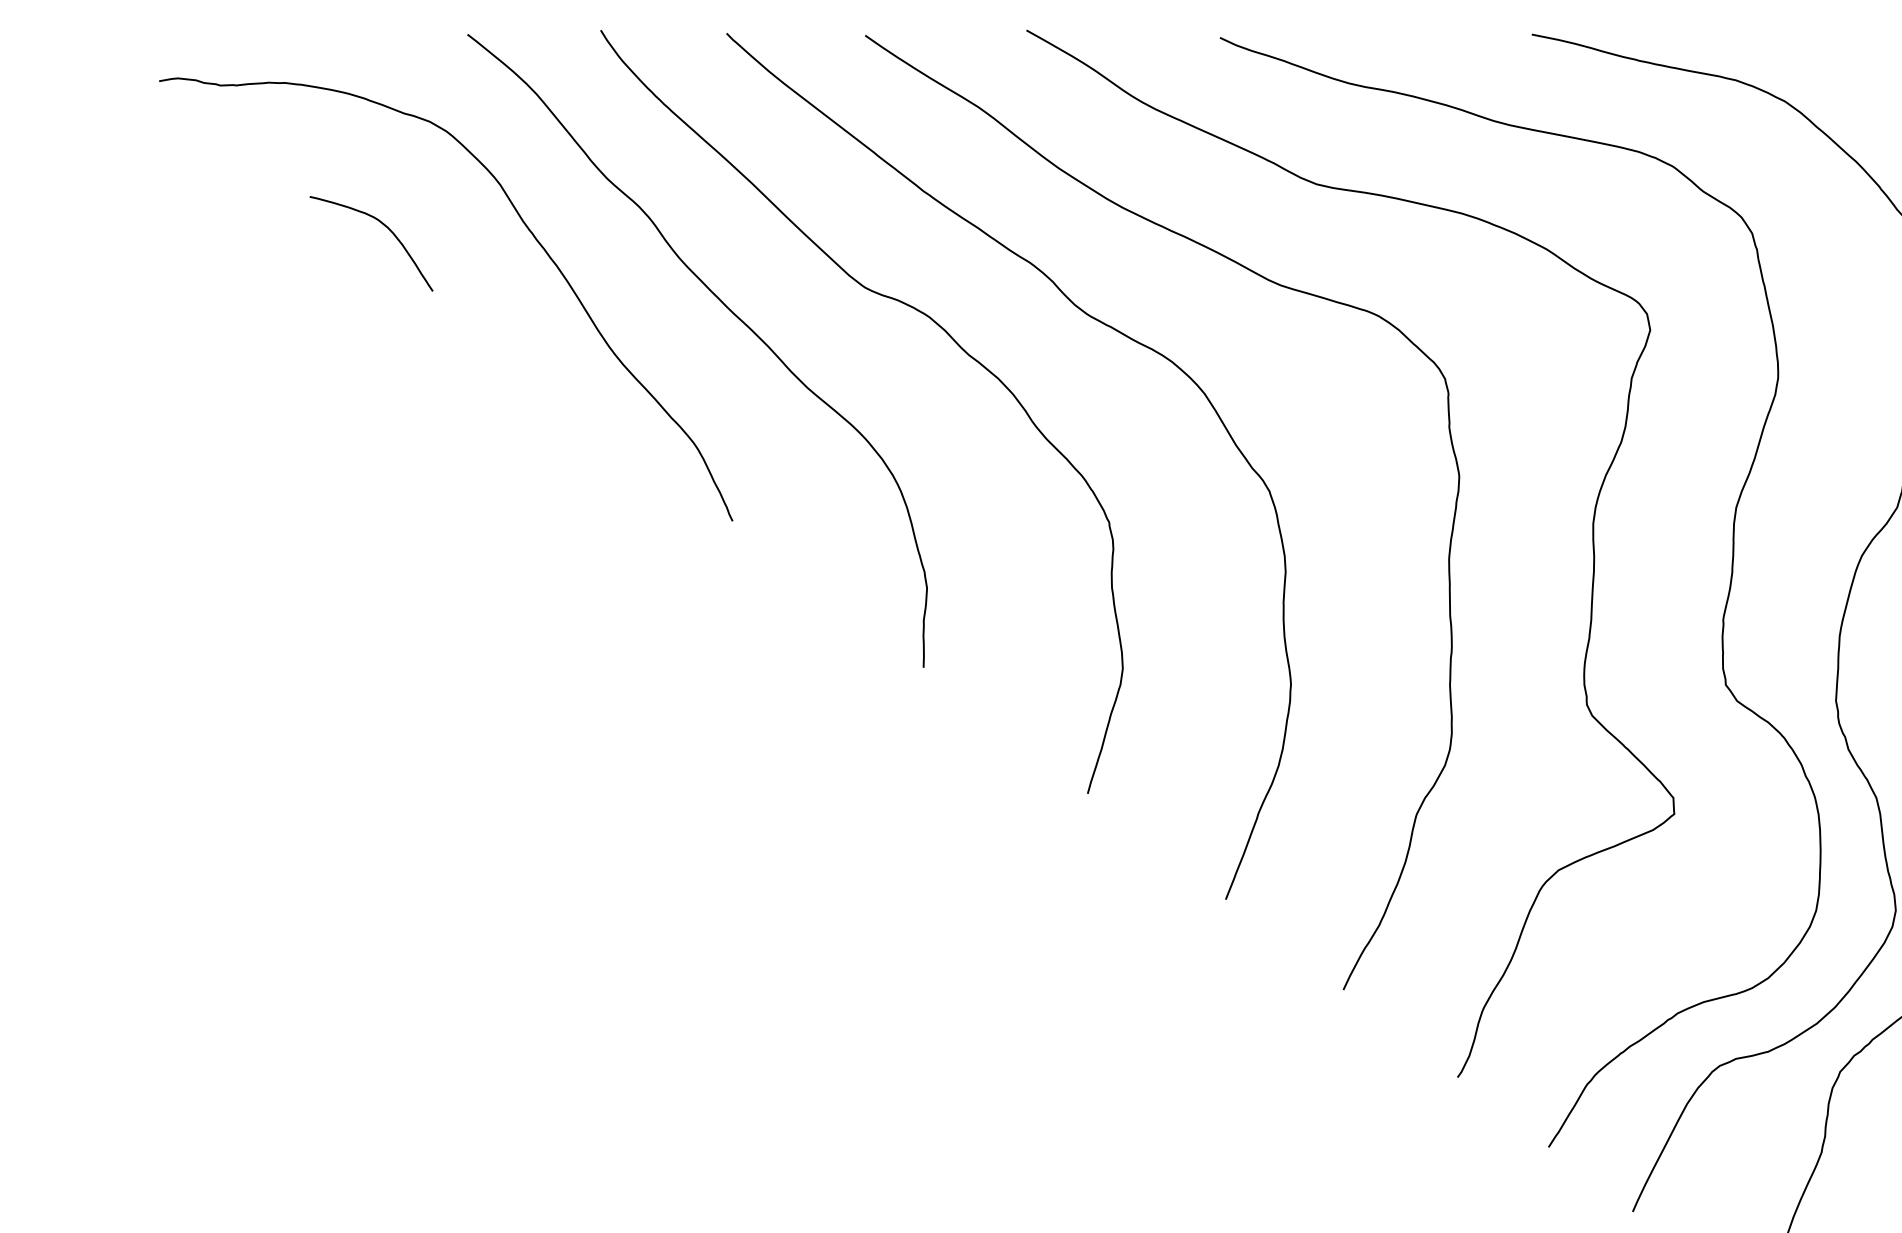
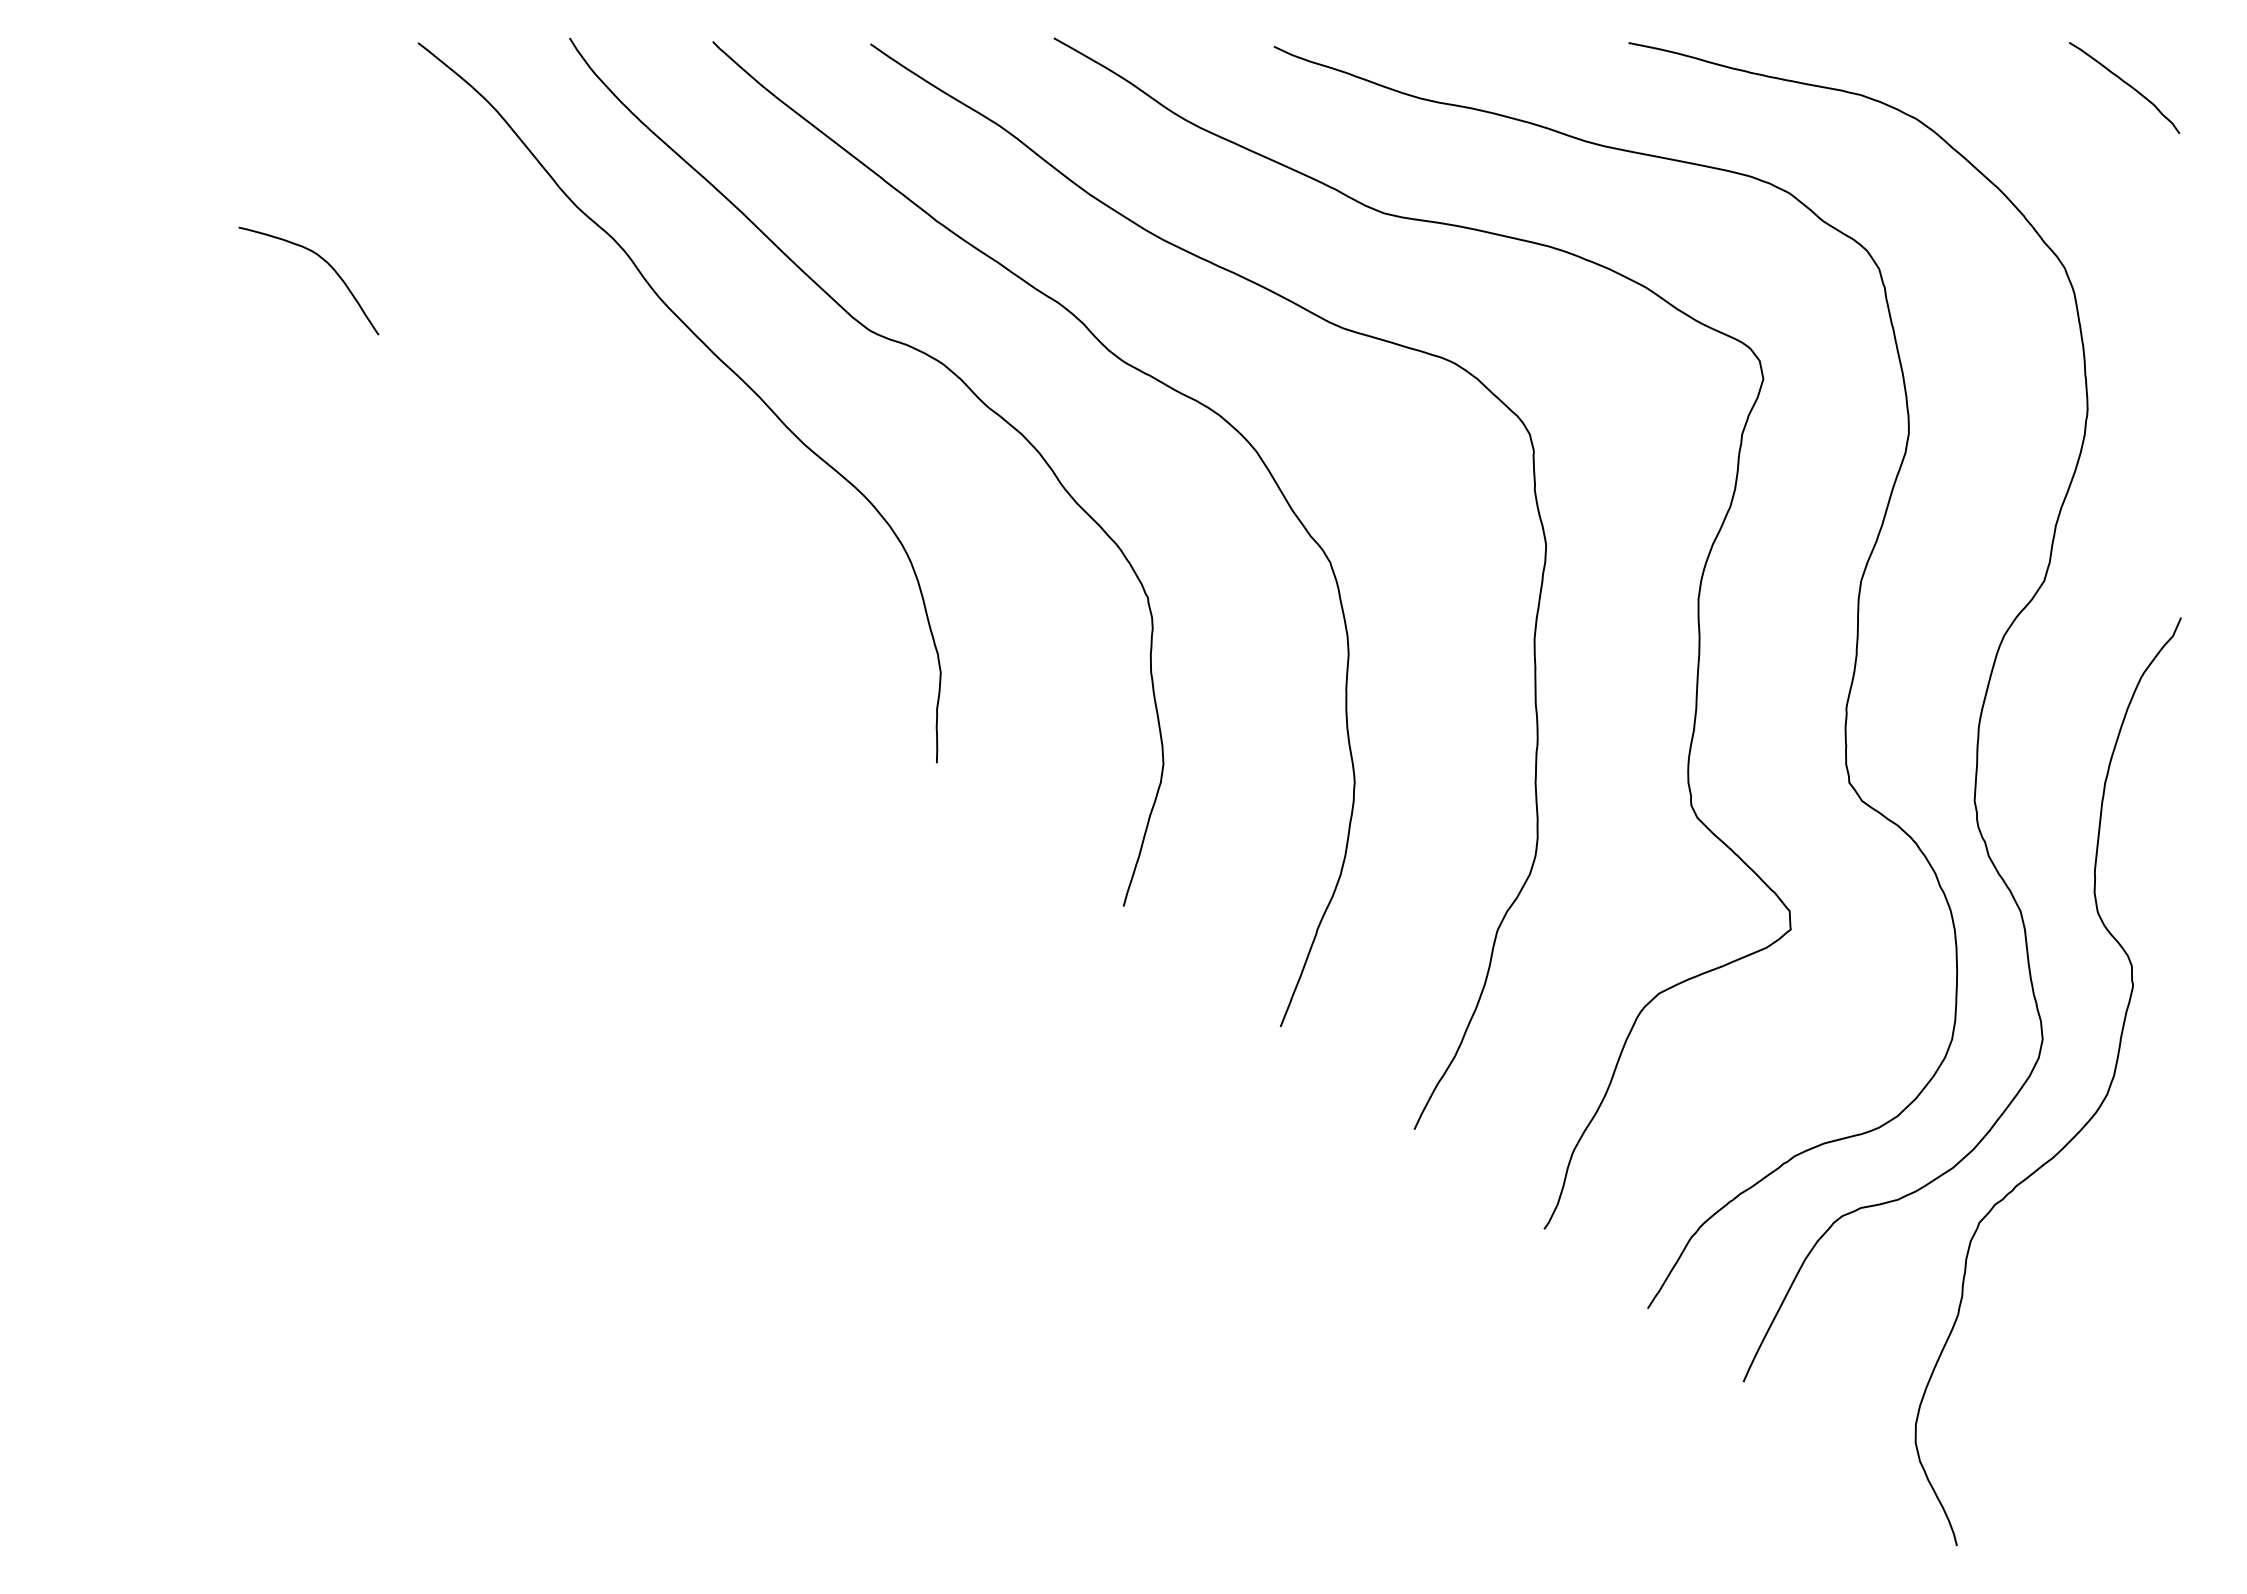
curve: (532, 236) -> (492, 272), removed

